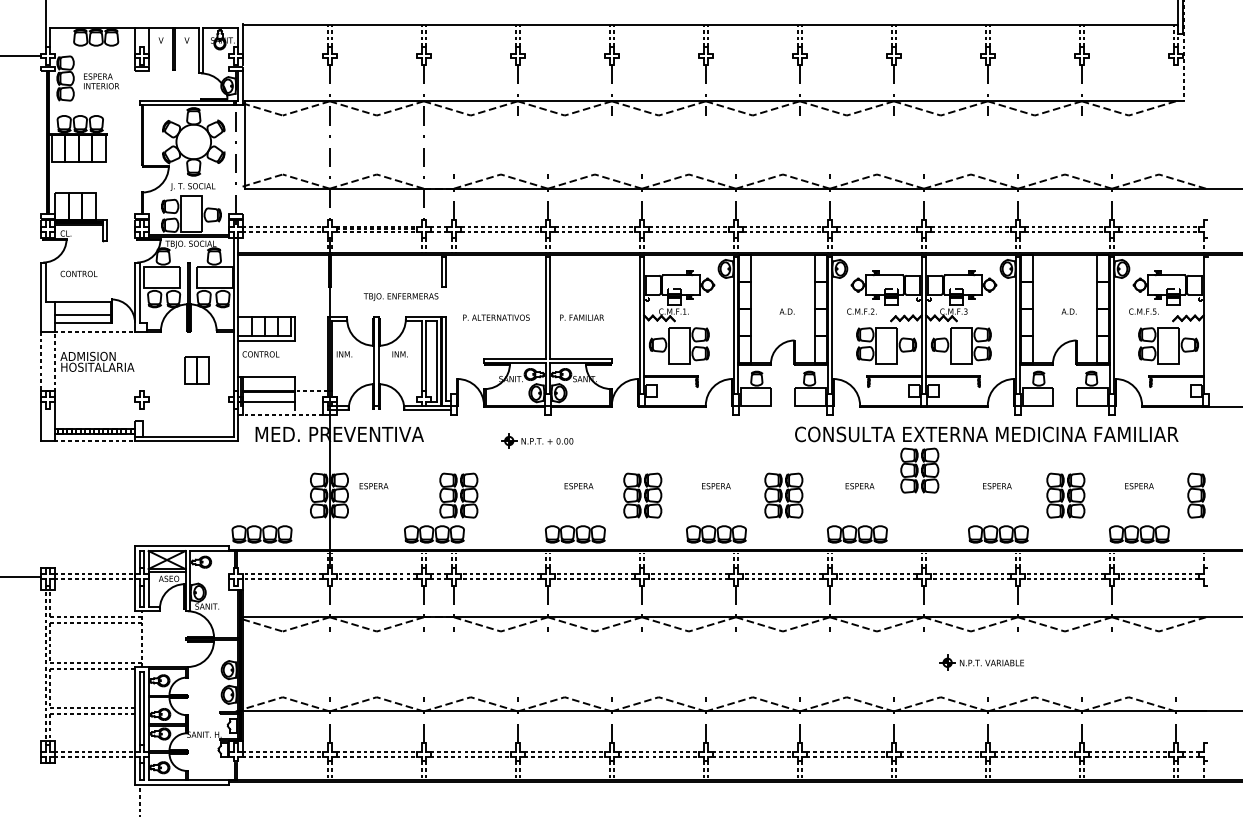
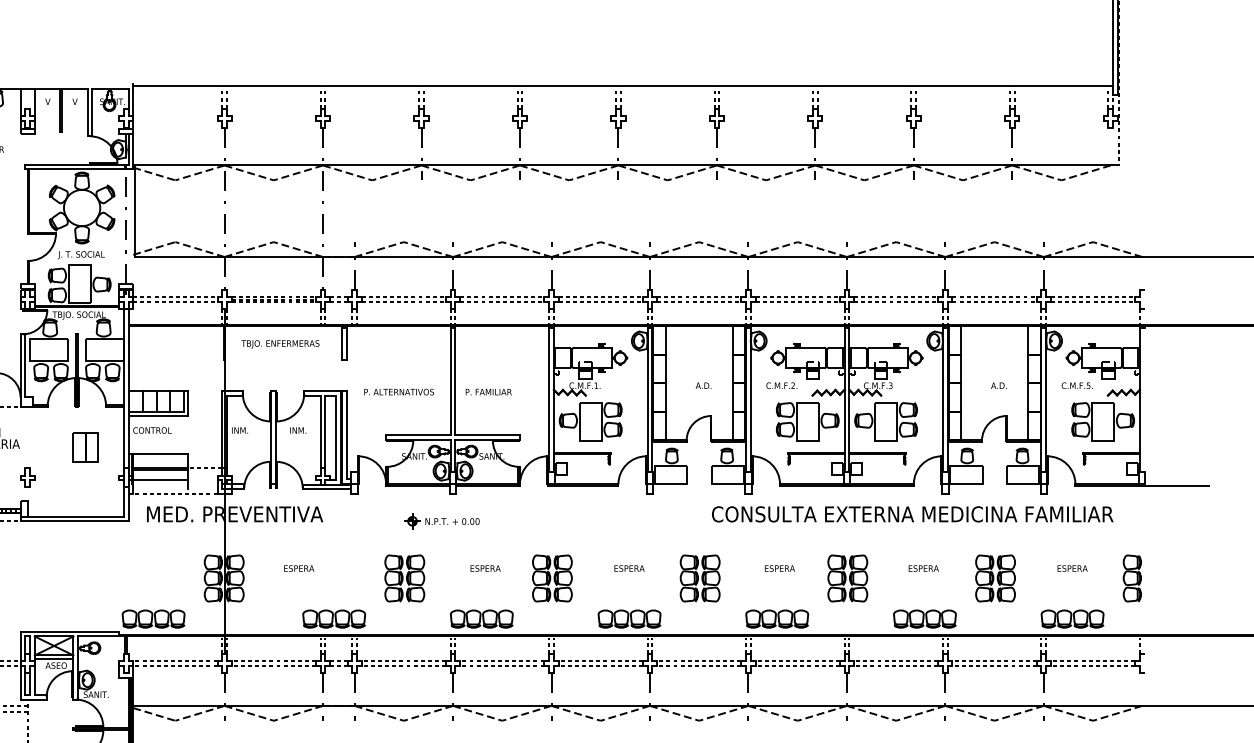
text: (400, 296) -> (279, 343), moved
part: (919, 470) -> (847, 578), moved
text: (373, 486) -> (298, 568), moved
part: (458, 495) -> (404, 578), moved

